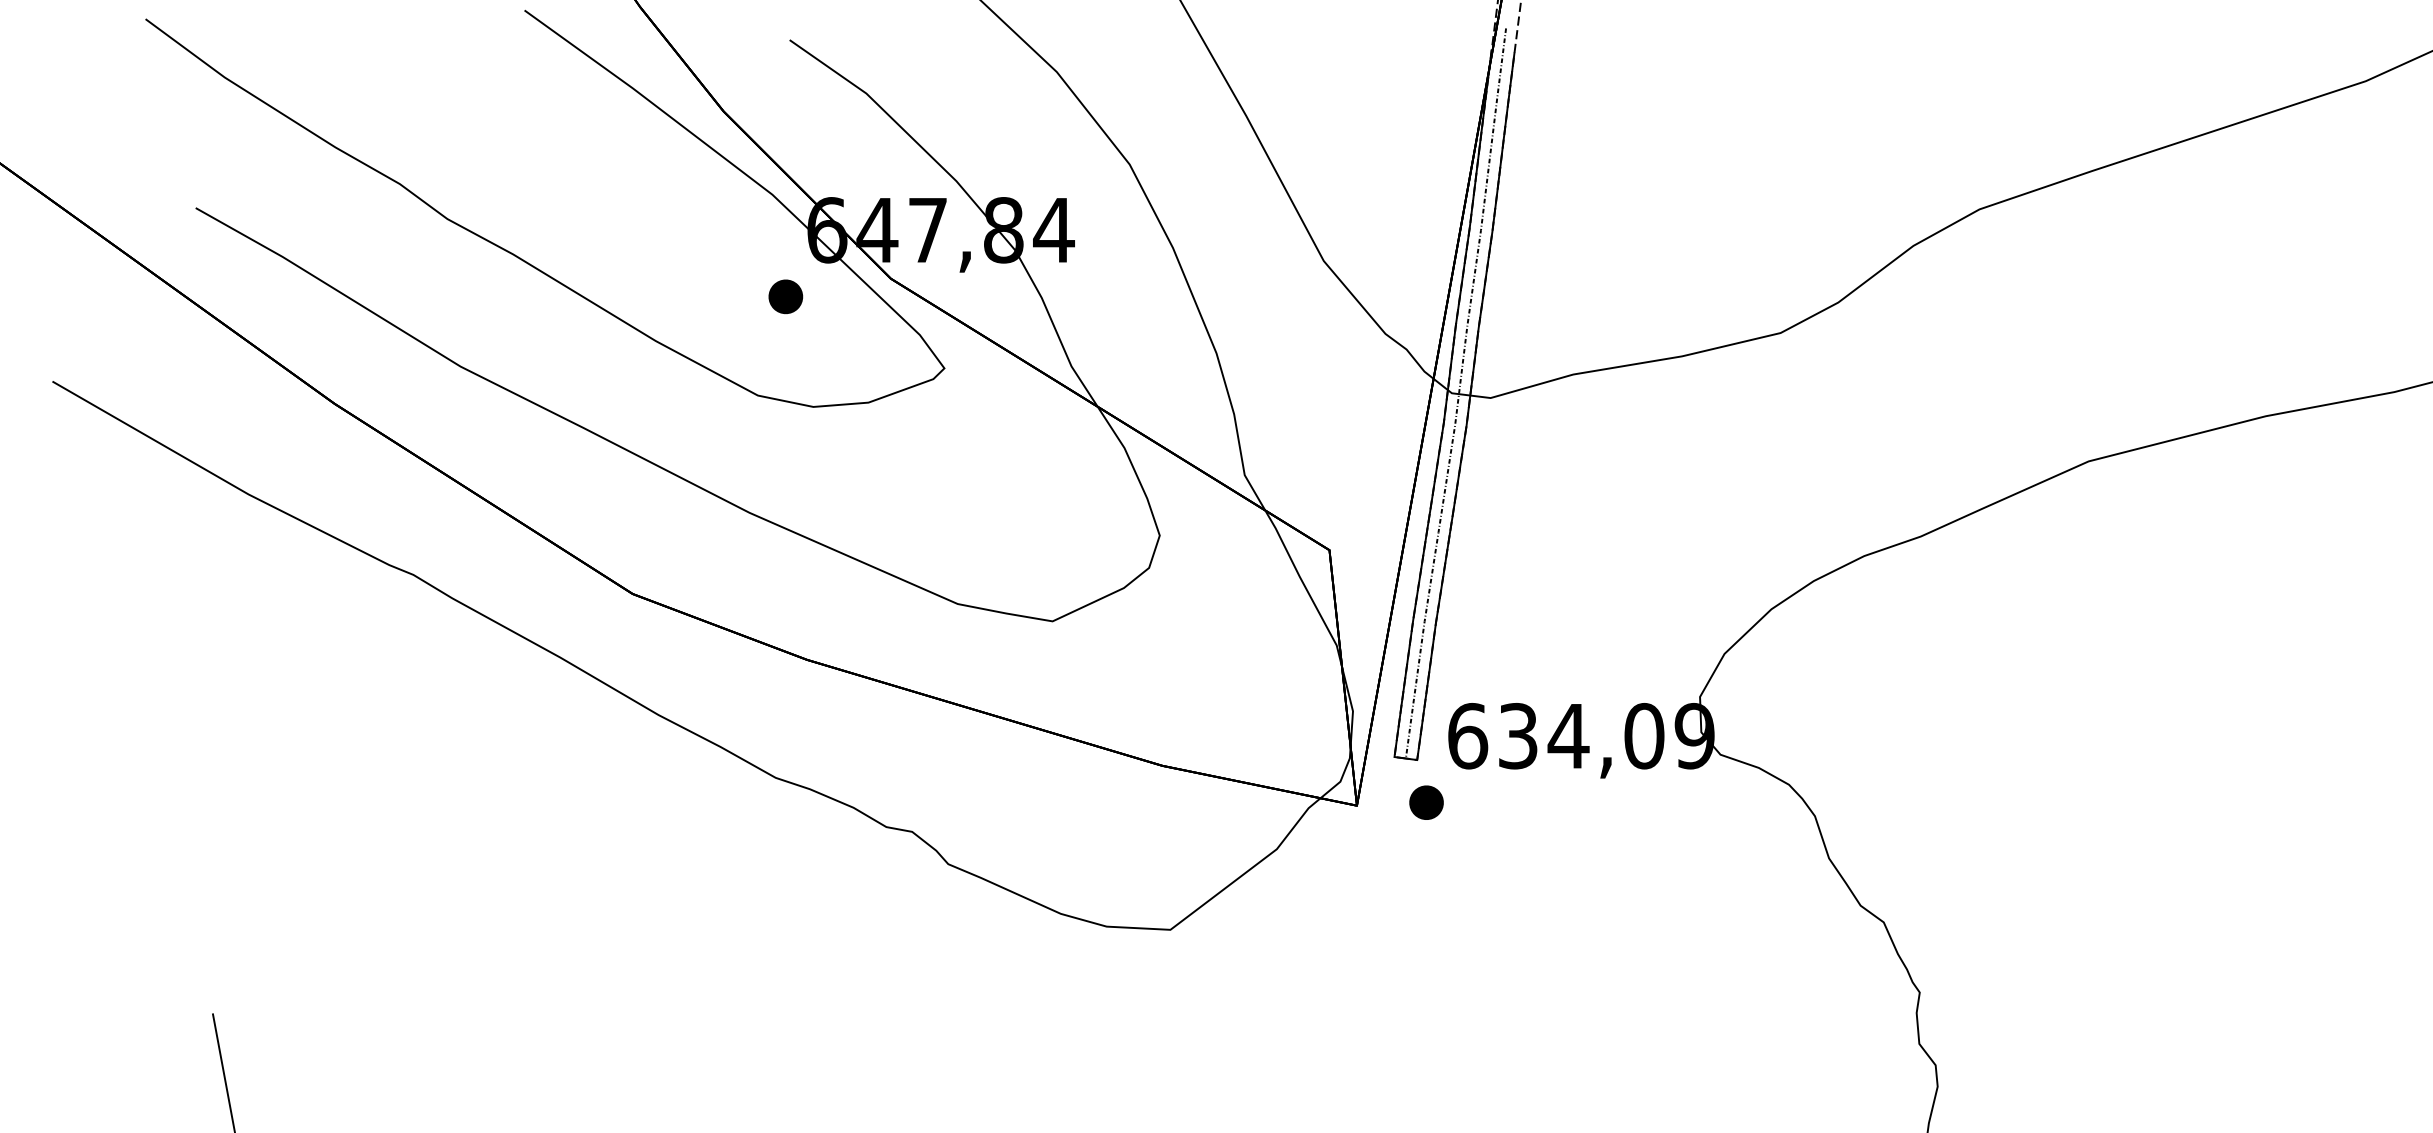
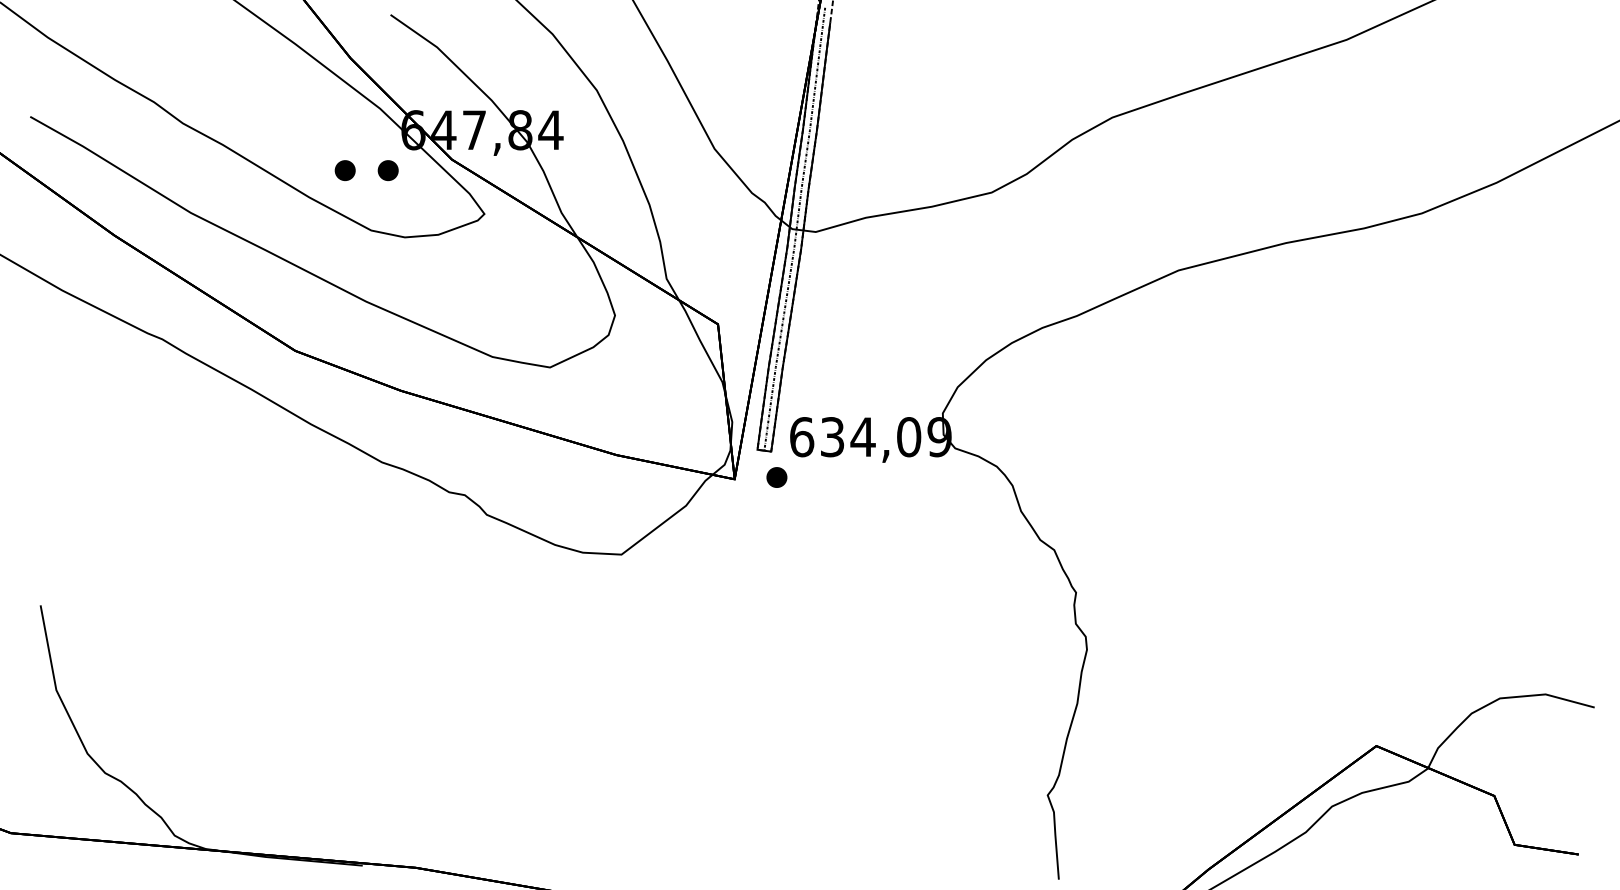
part: (713, 296) -> (344, 170), added

